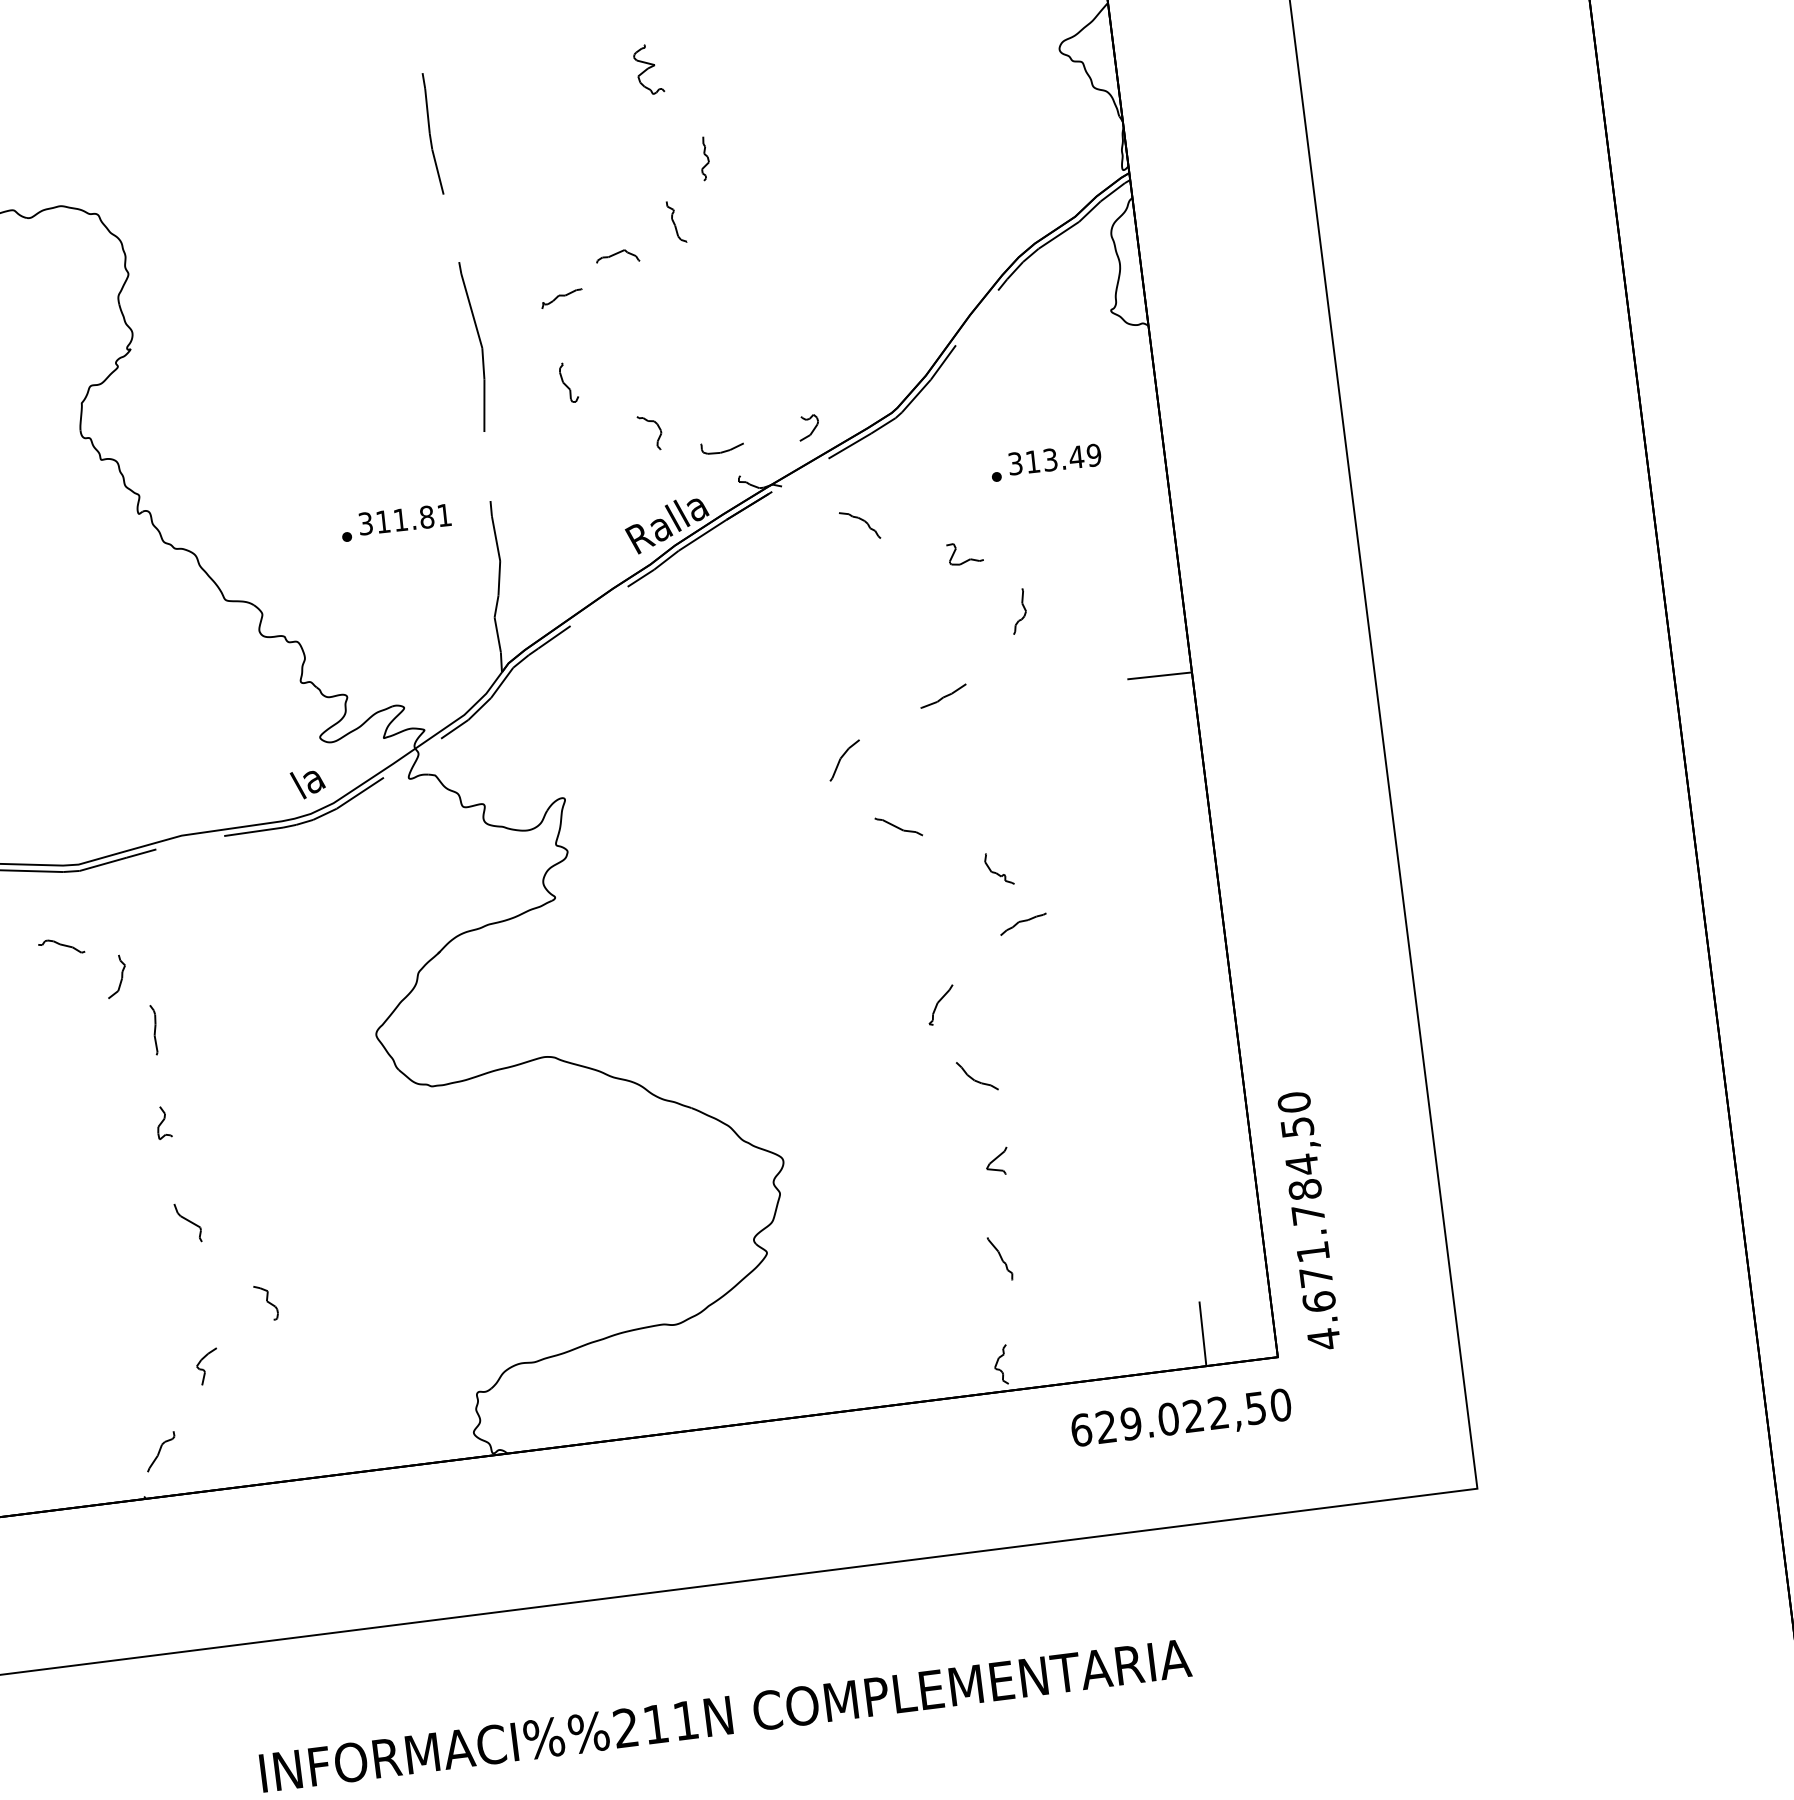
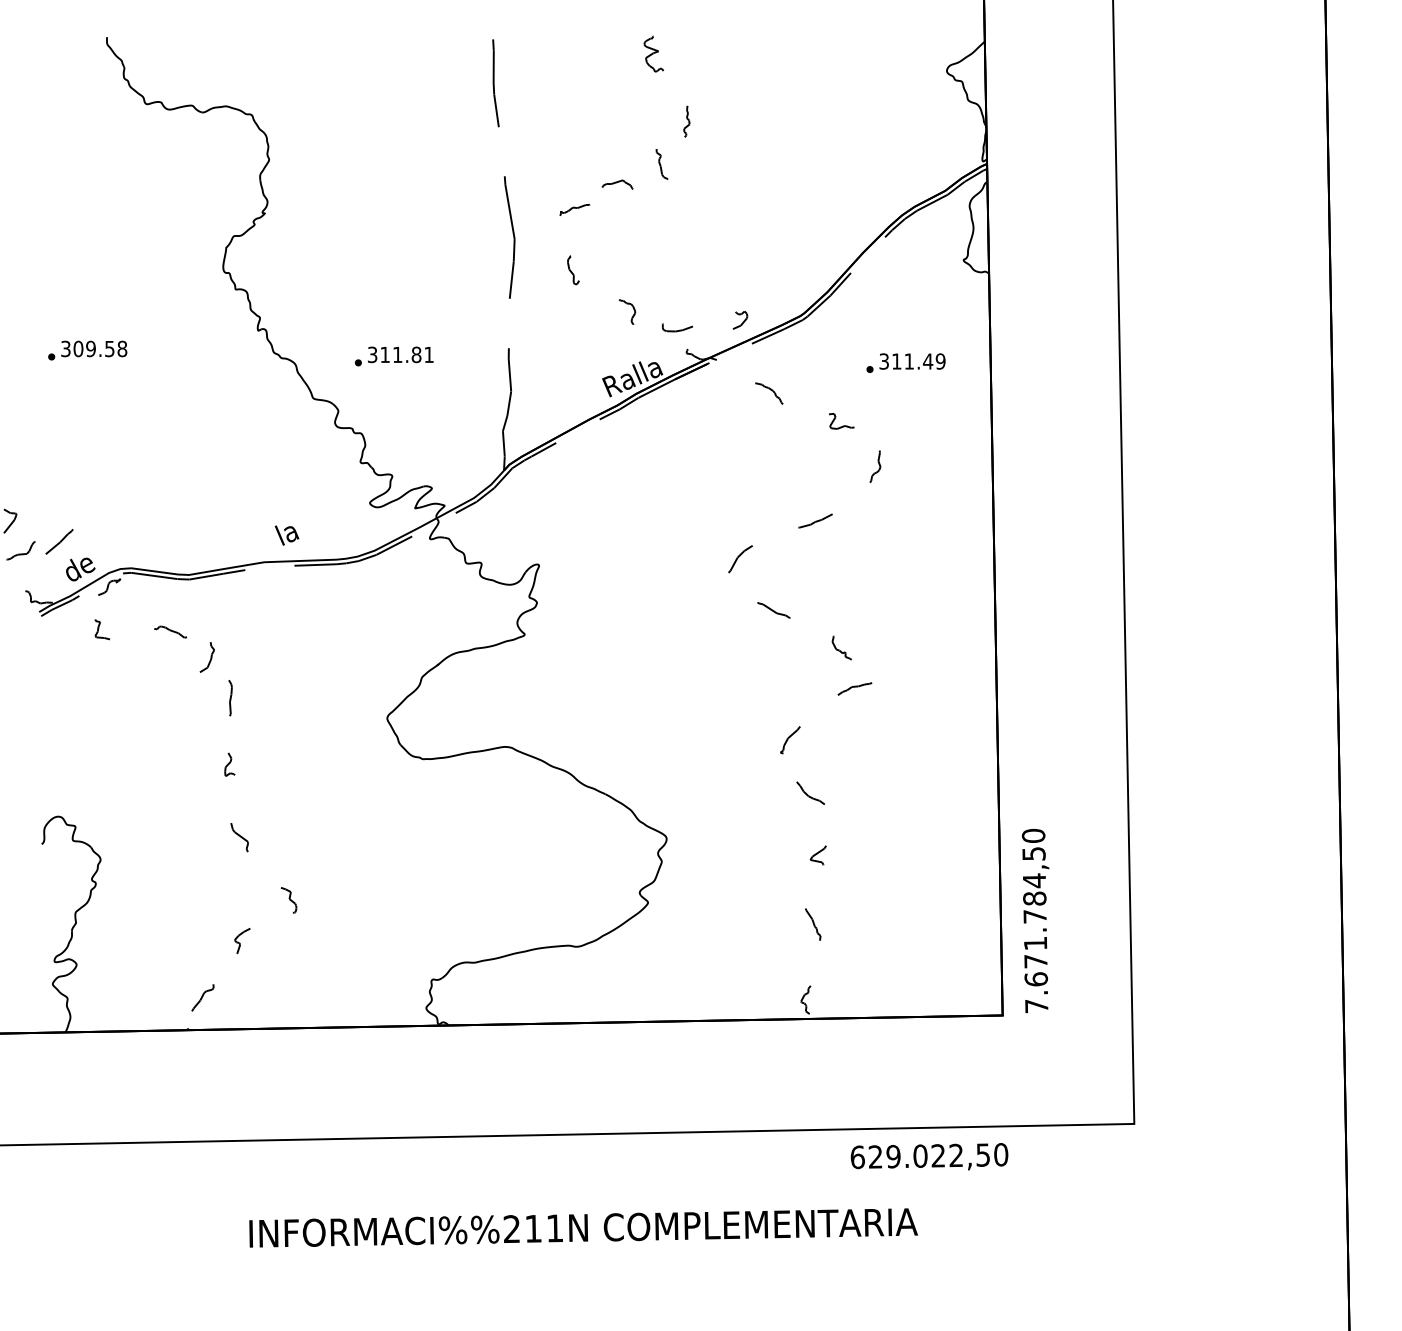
text: (1049, 460) -> (908, 361), 313.49 -> 311.49
text: (396, 522) -> (394, 356), moved
line: (1159, 676) -> (970, 523), removed
text: (307, 784) -> (286, 535), moved
line: (1203, 1334) -> (951, 993), removed
text: (1323, 1338) -> (1036, 1005), 4.671.784,50 -> 7.671.784,50
text: (1181, 1418) -> (929, 1156), moved

